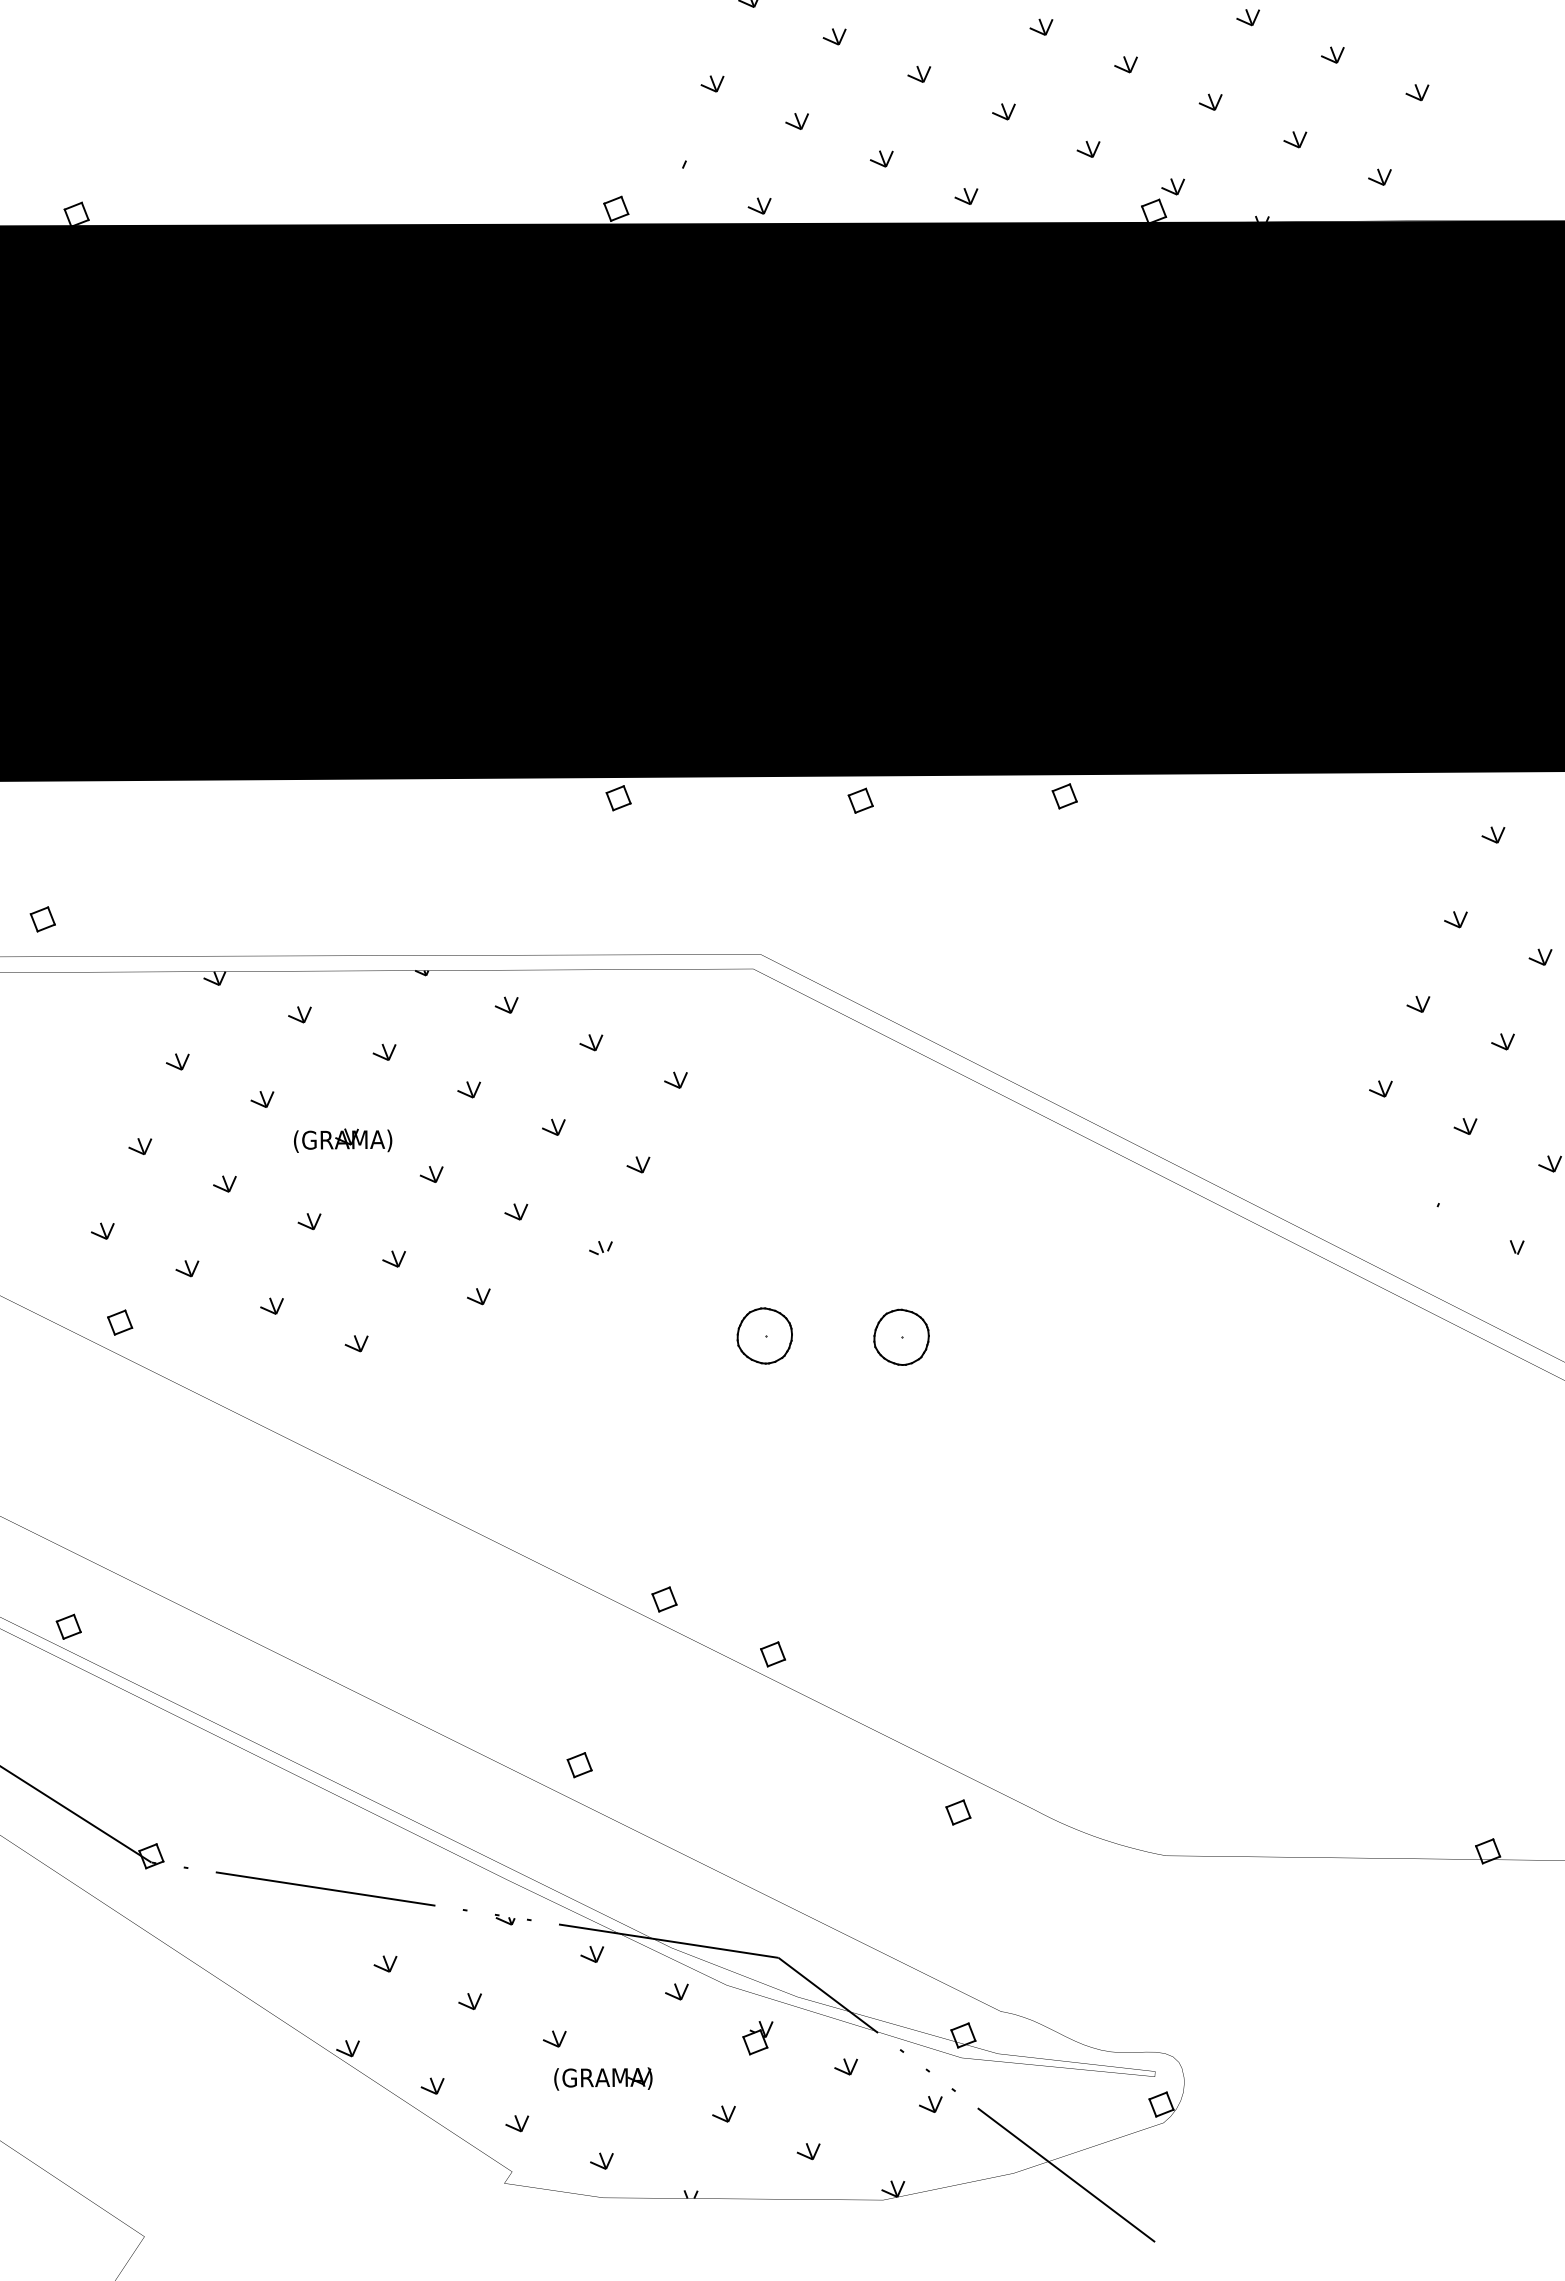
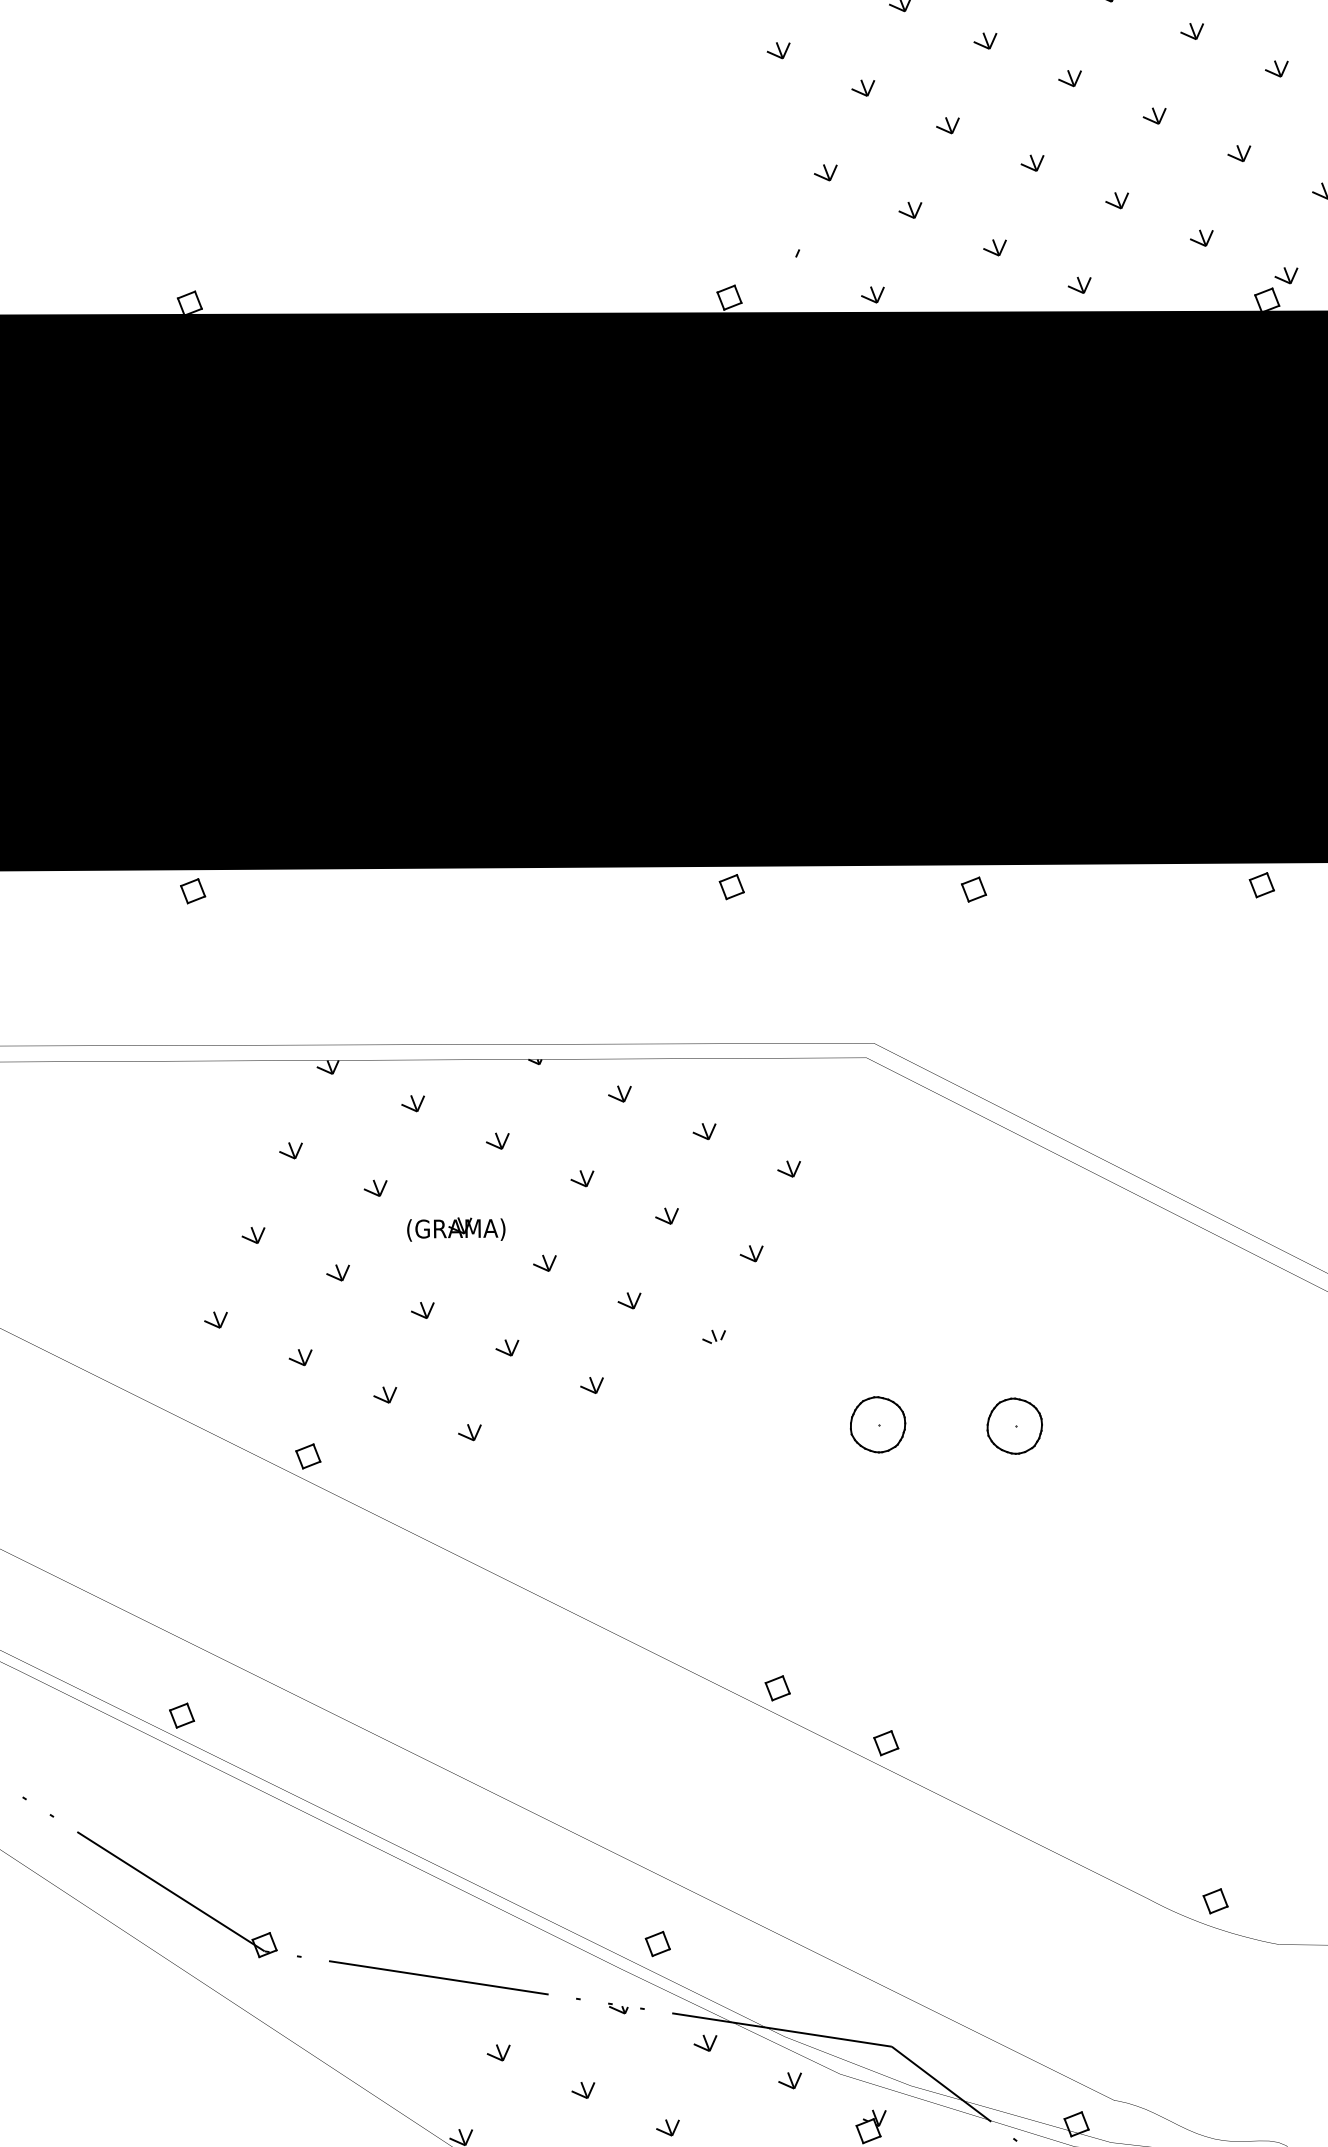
part: (1064, 796) -> (1261, 885), moved
part: (42, 919) -> (192, 891), moved
part: (120, 1322) -> (308, 1456), moved
part: (579, 1765) -> (657, 1944), moved
part: (958, 1812) -> (1215, 1901), moved

